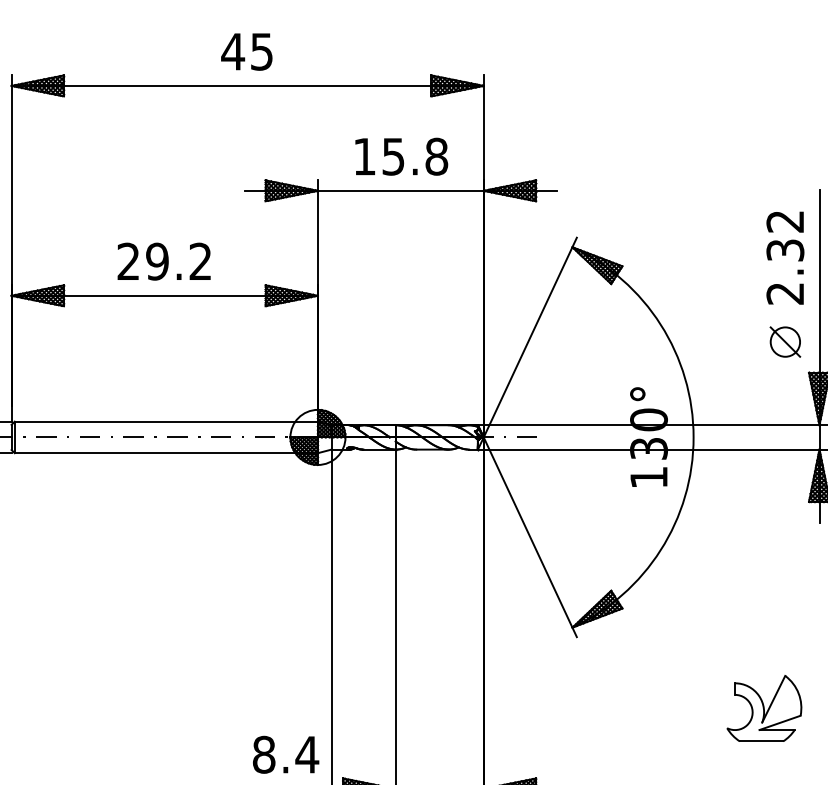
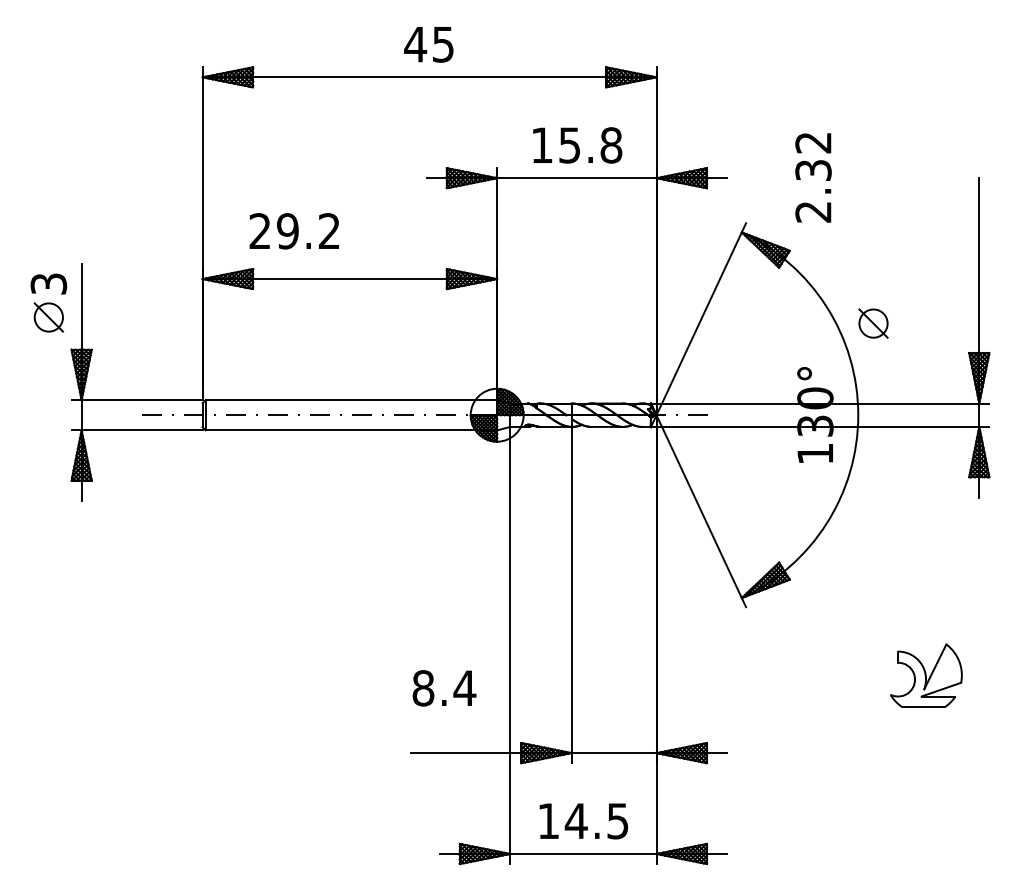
text: (785, 257) -> (813, 177), moved
text: (163, 261) -> (293, 231), moved
part: (785, 341) -> (873, 323), moved
text: (286, 754) -> (444, 688), moved

